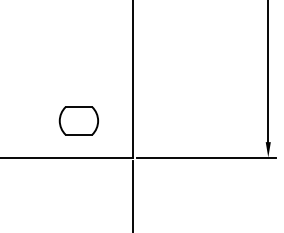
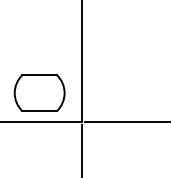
part: (78, 120) -> (39, 92), size x1.67

